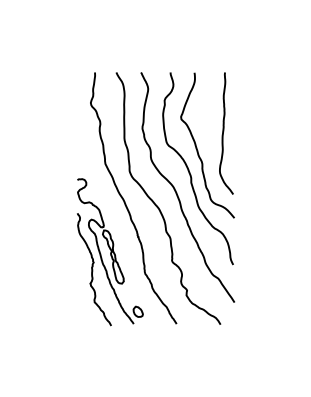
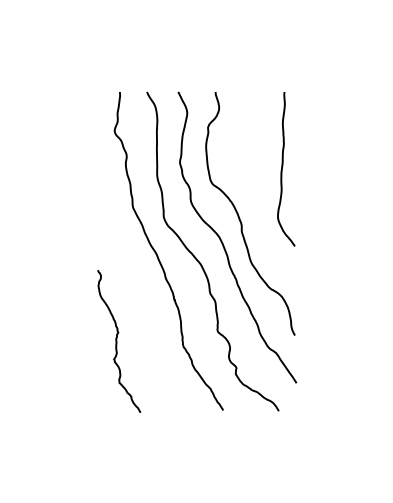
curve: (197, 147) -> (249, 187), removed
part: (110, 251) -> (139, 318), removed

